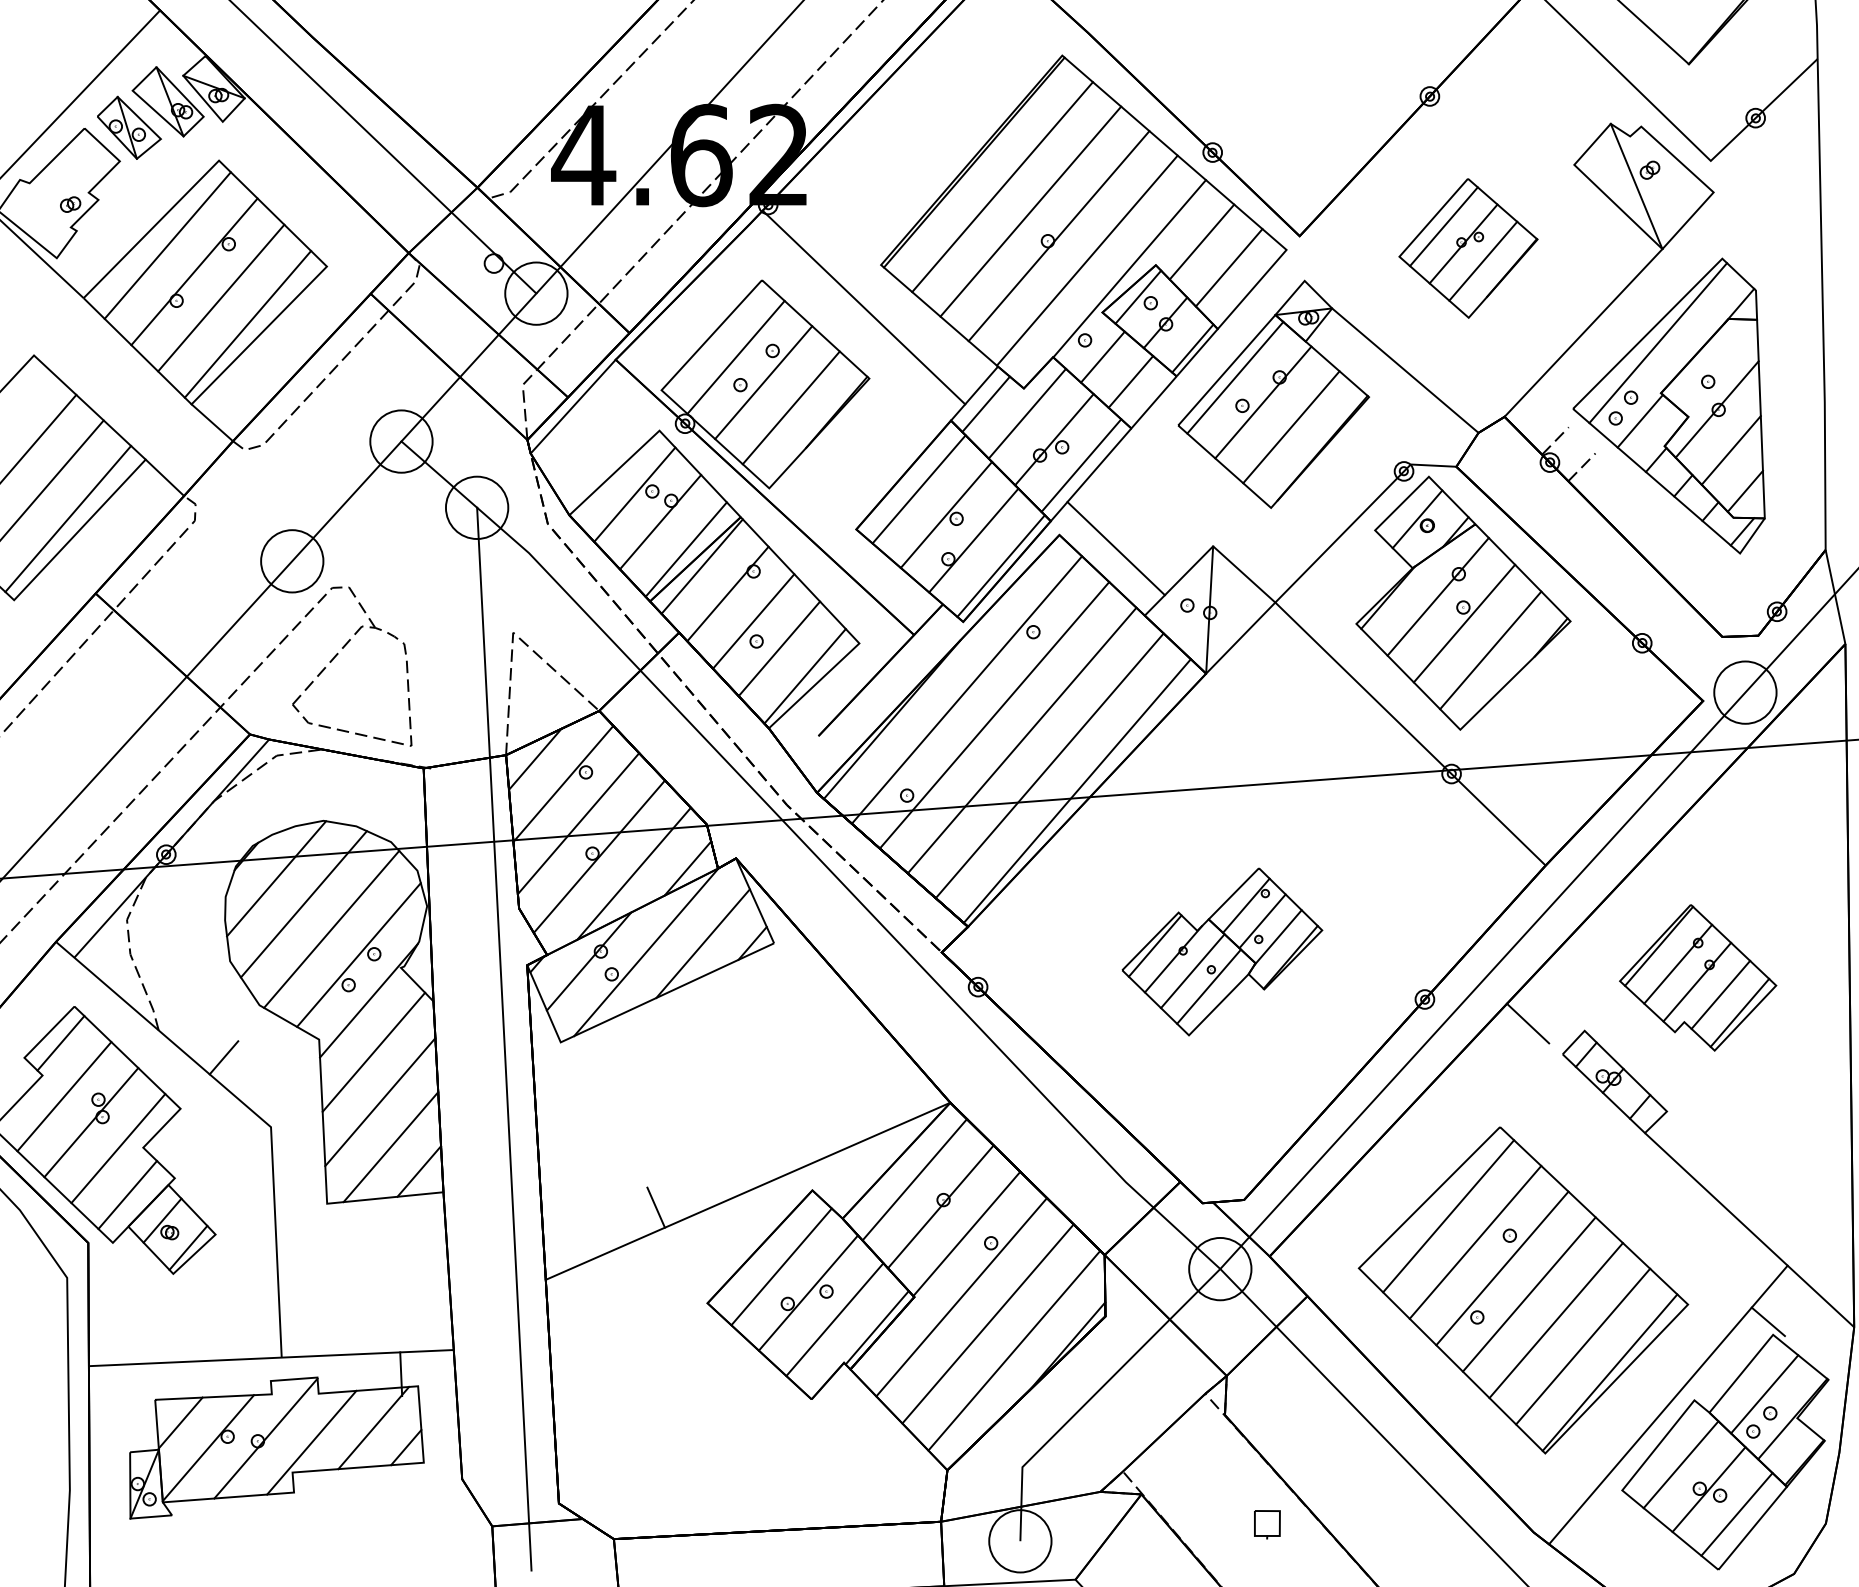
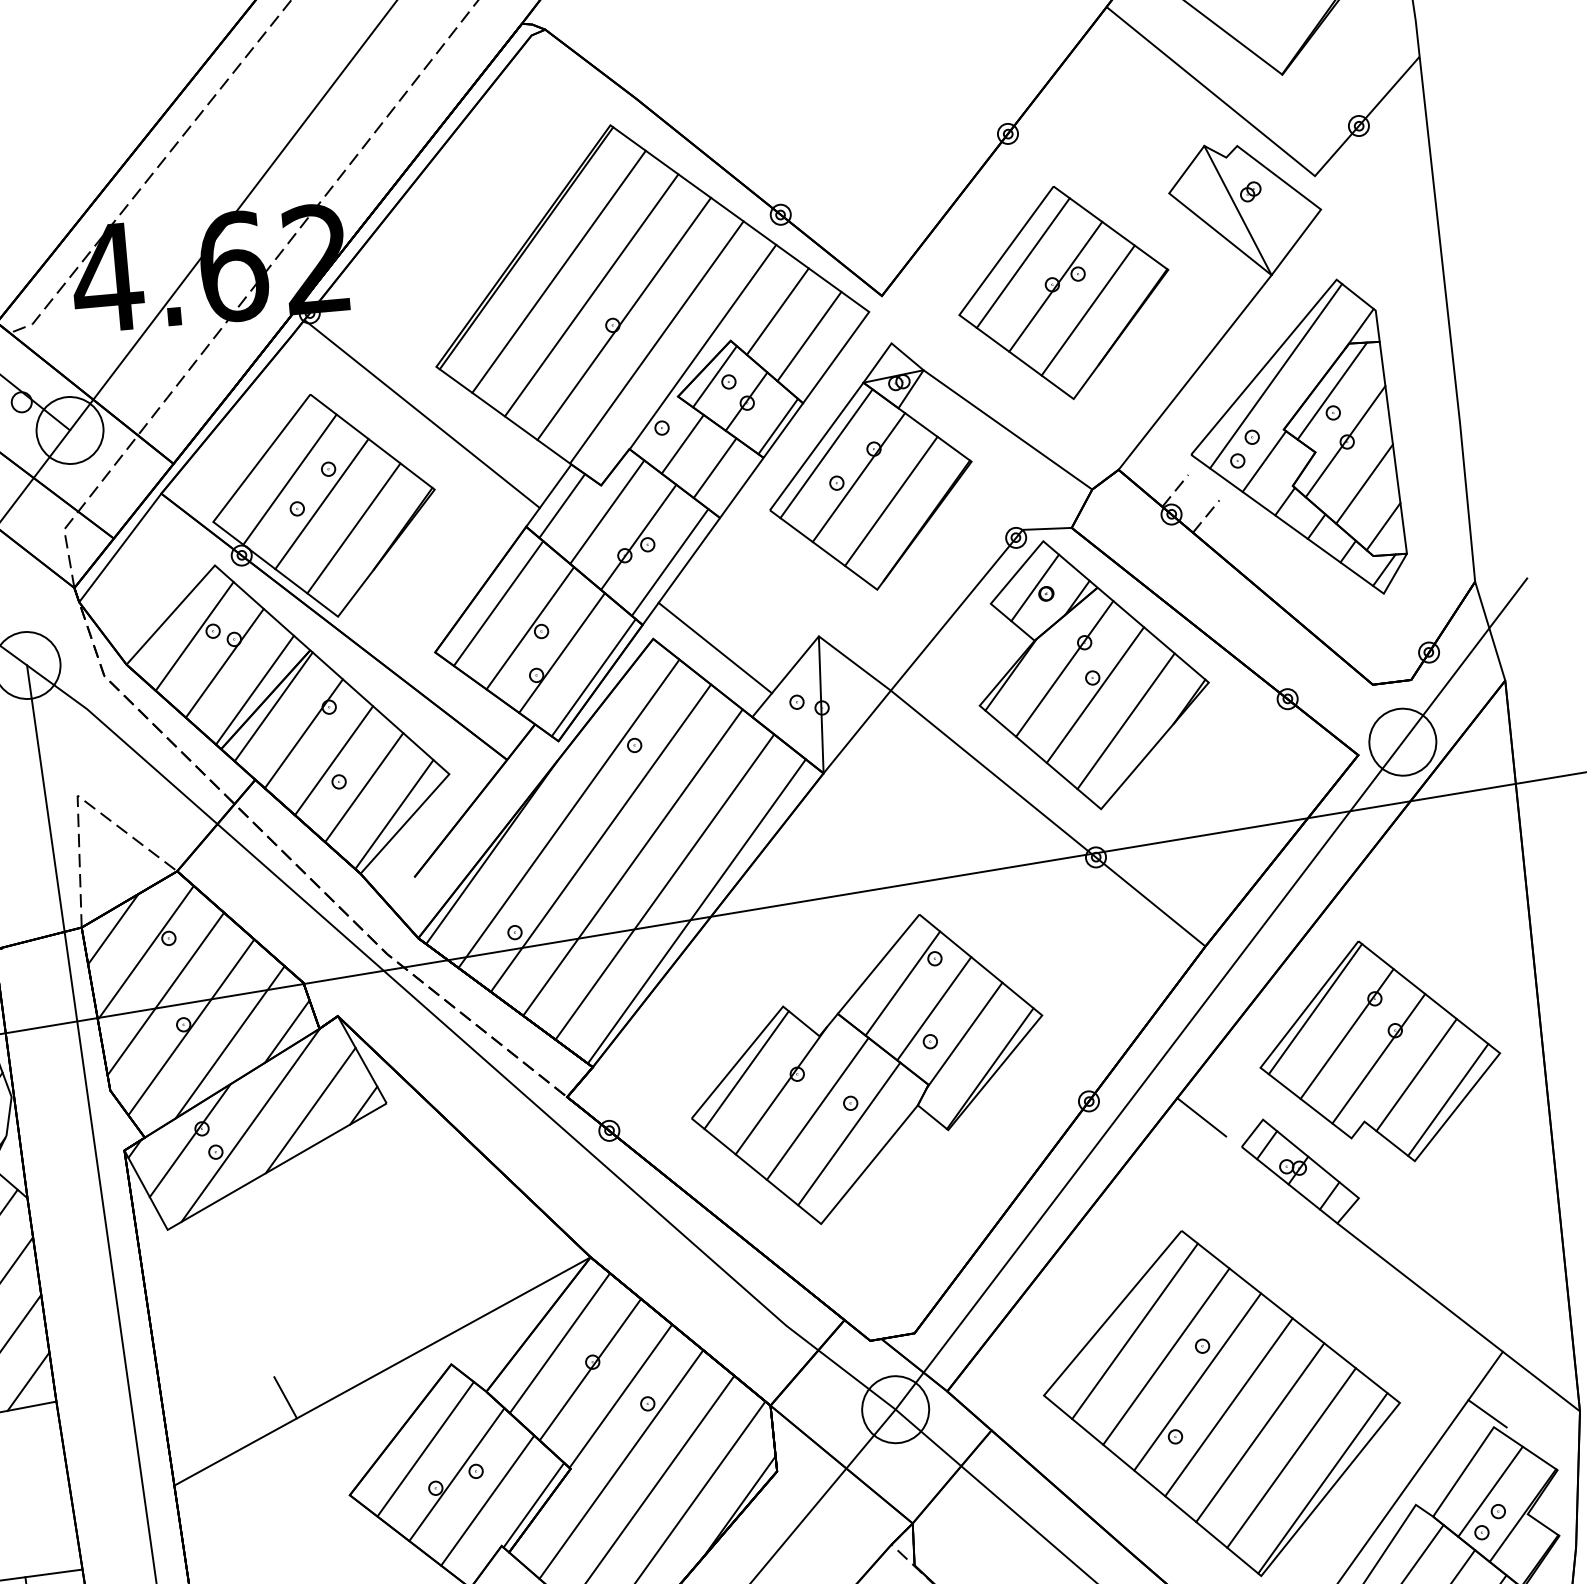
part: (1468, 248) -> (1063, 293), size x1.43
line: (1708, 361) -> (1331, 391), added
part: (1222, 951) -> (867, 1069), size x1.67
part: (1697, 977) -> (1378, 1051), size x1.43

